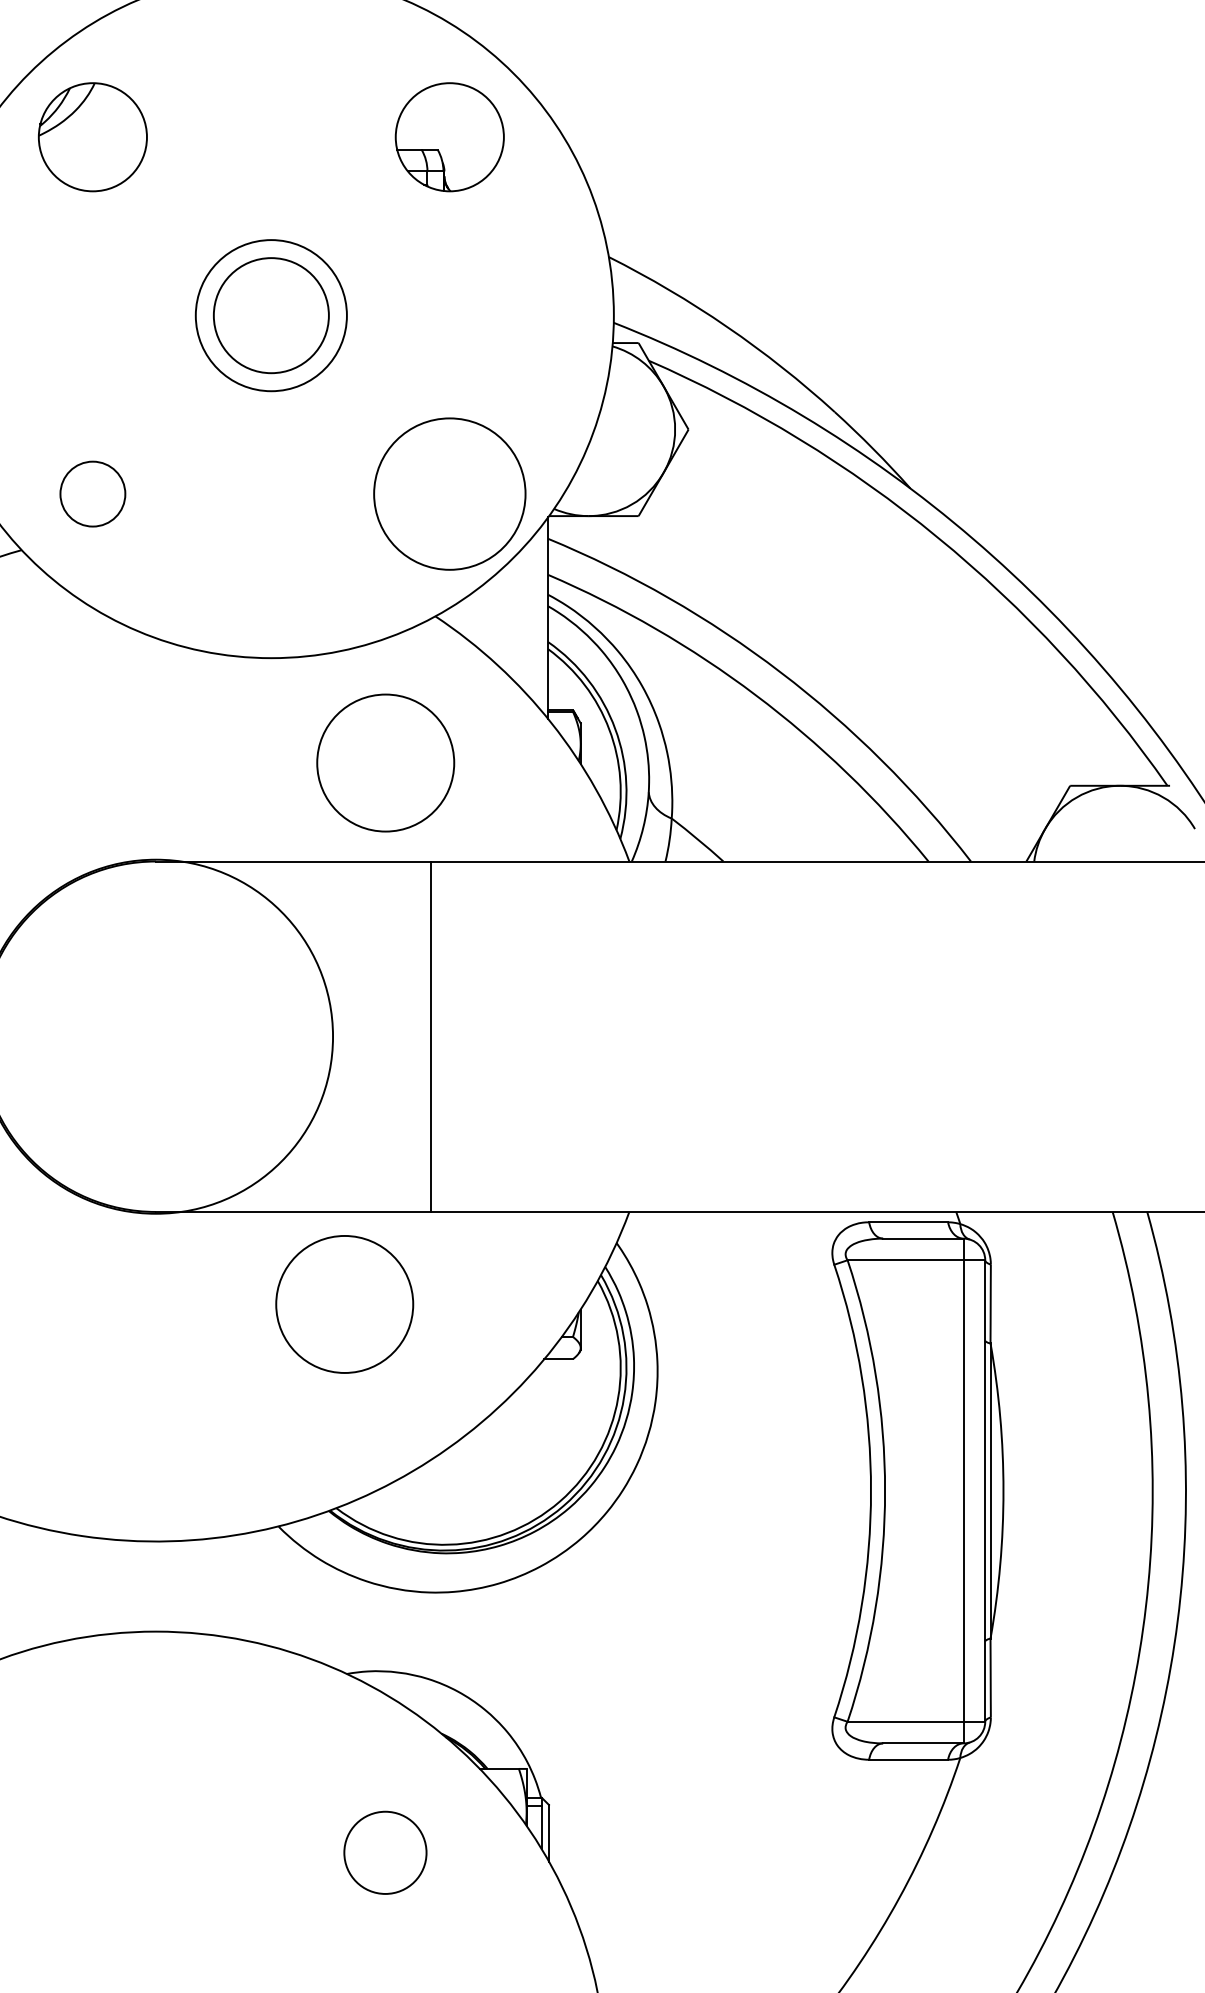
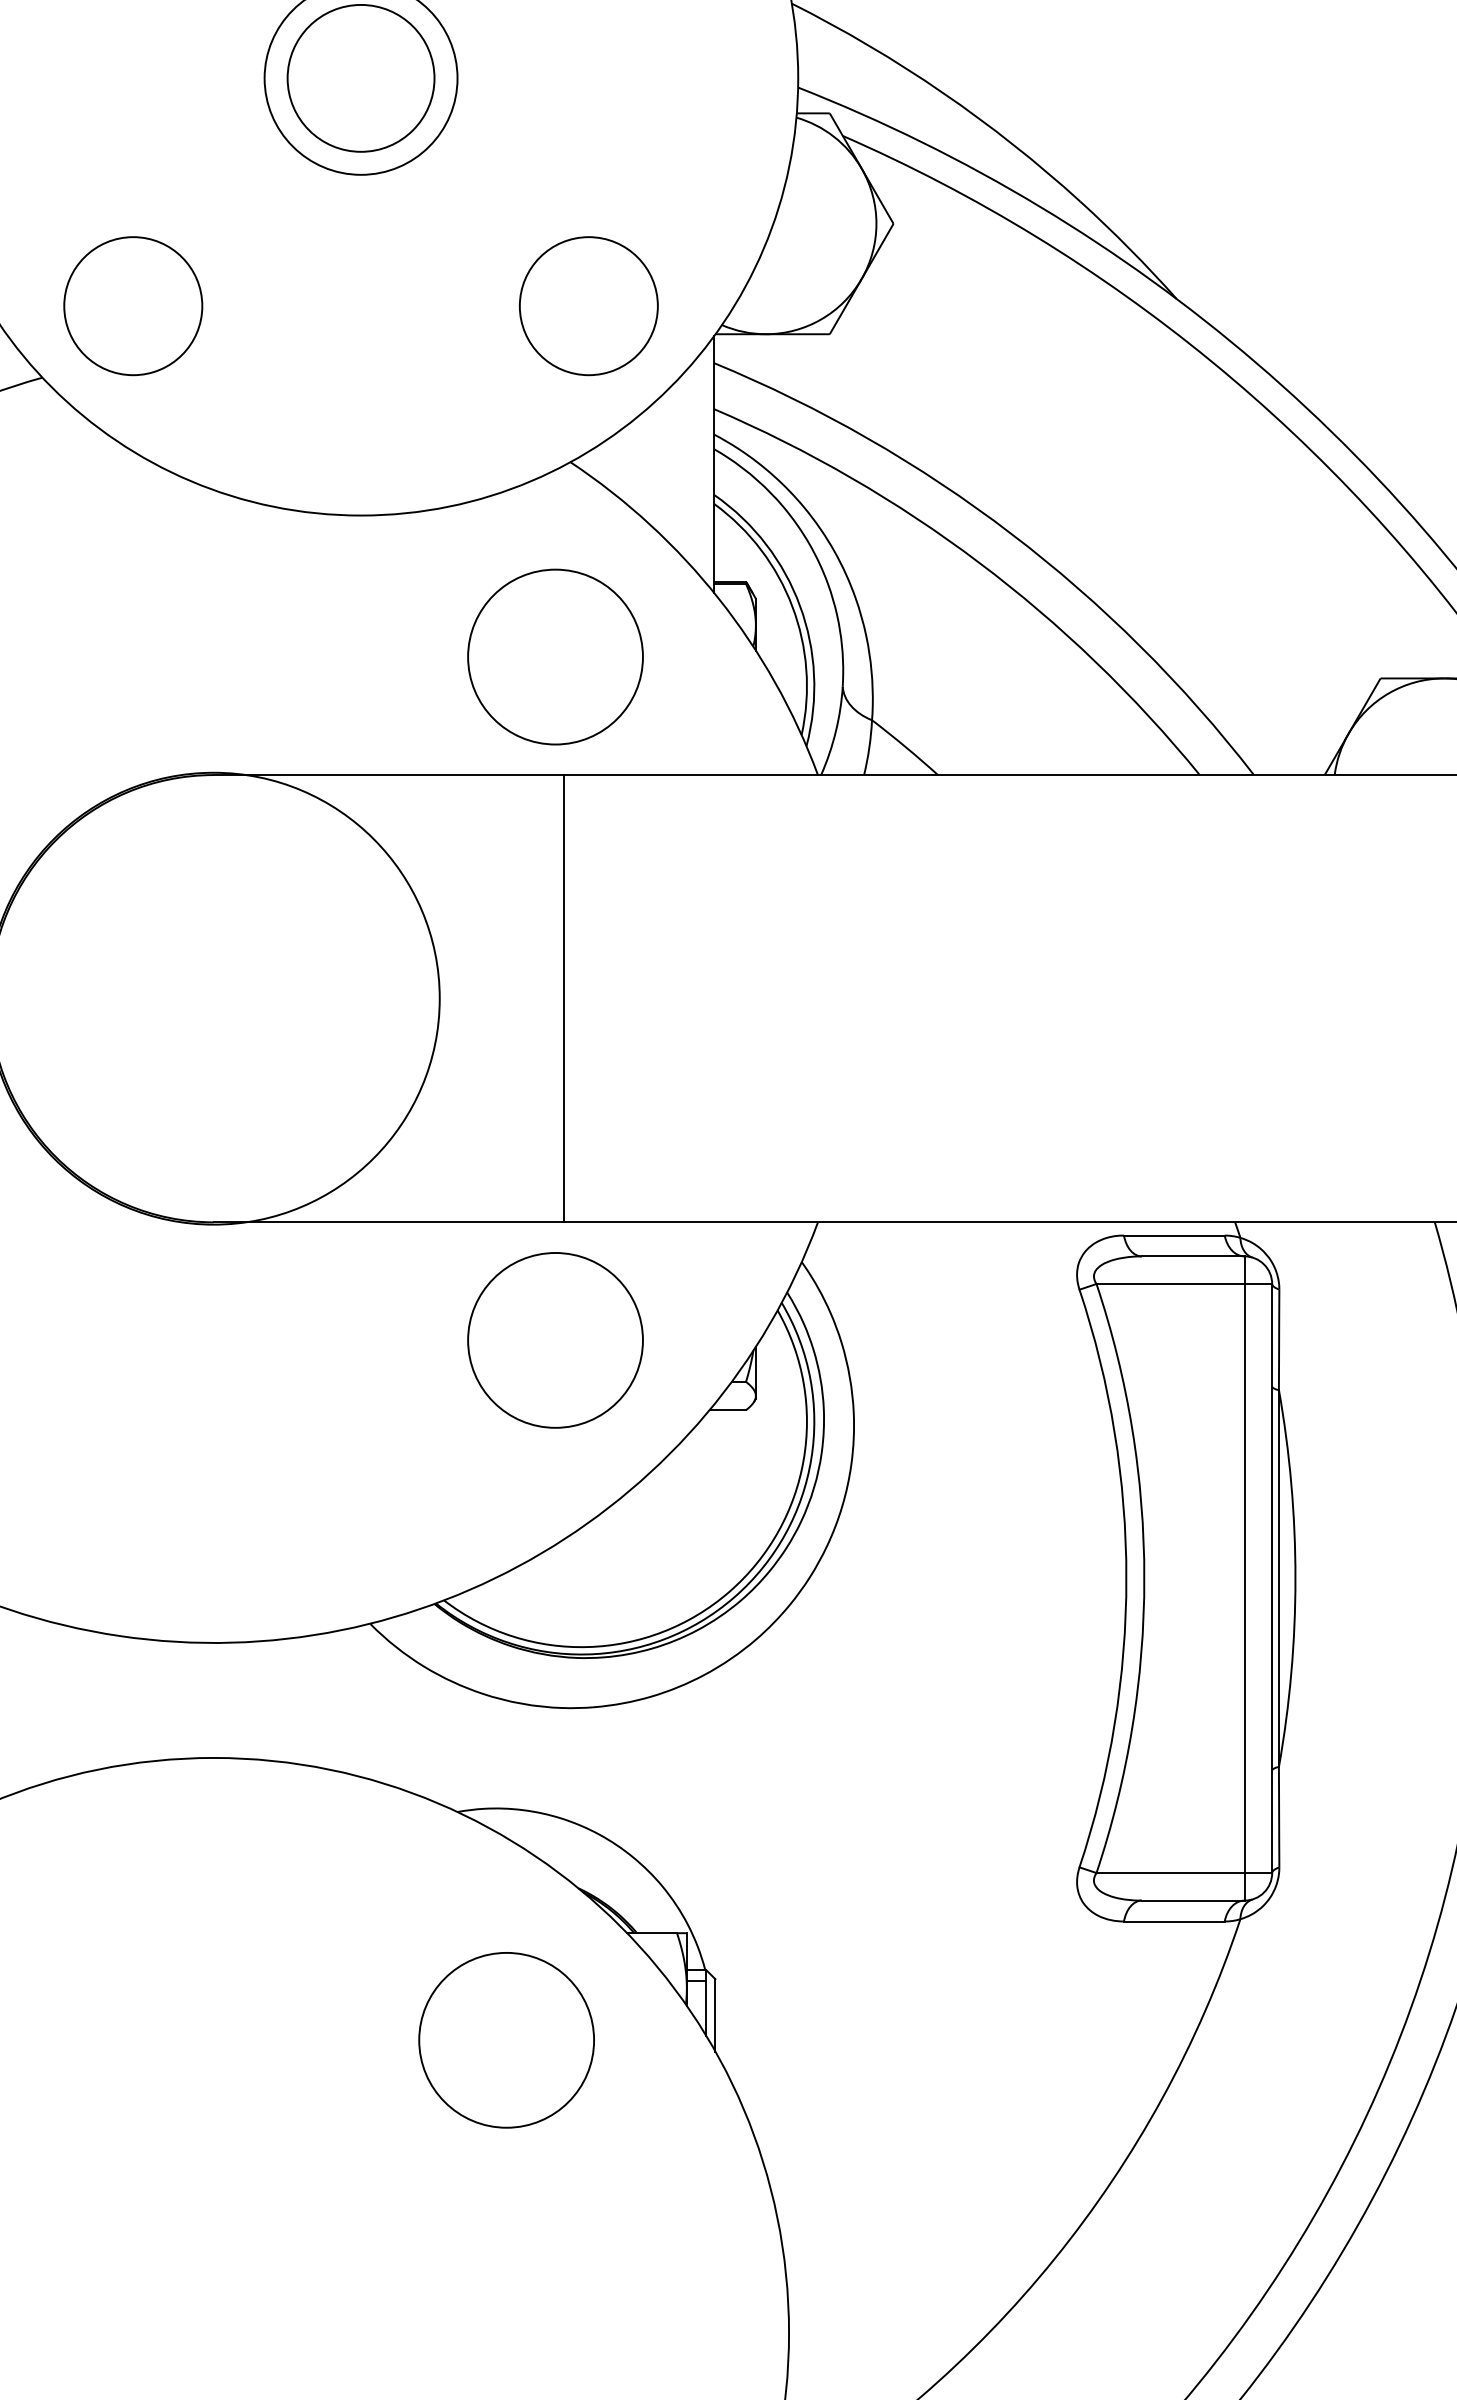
circle: (92, 494) -> (132, 306), size x1.67
circle: (449, 494) -> (588, 306), size x0.71
circle: (385, 762) -> (555, 656), moved
circle: (344, 1304) -> (555, 1340), moved
circle: (384, 1852) -> (505, 2039), size x1.67

